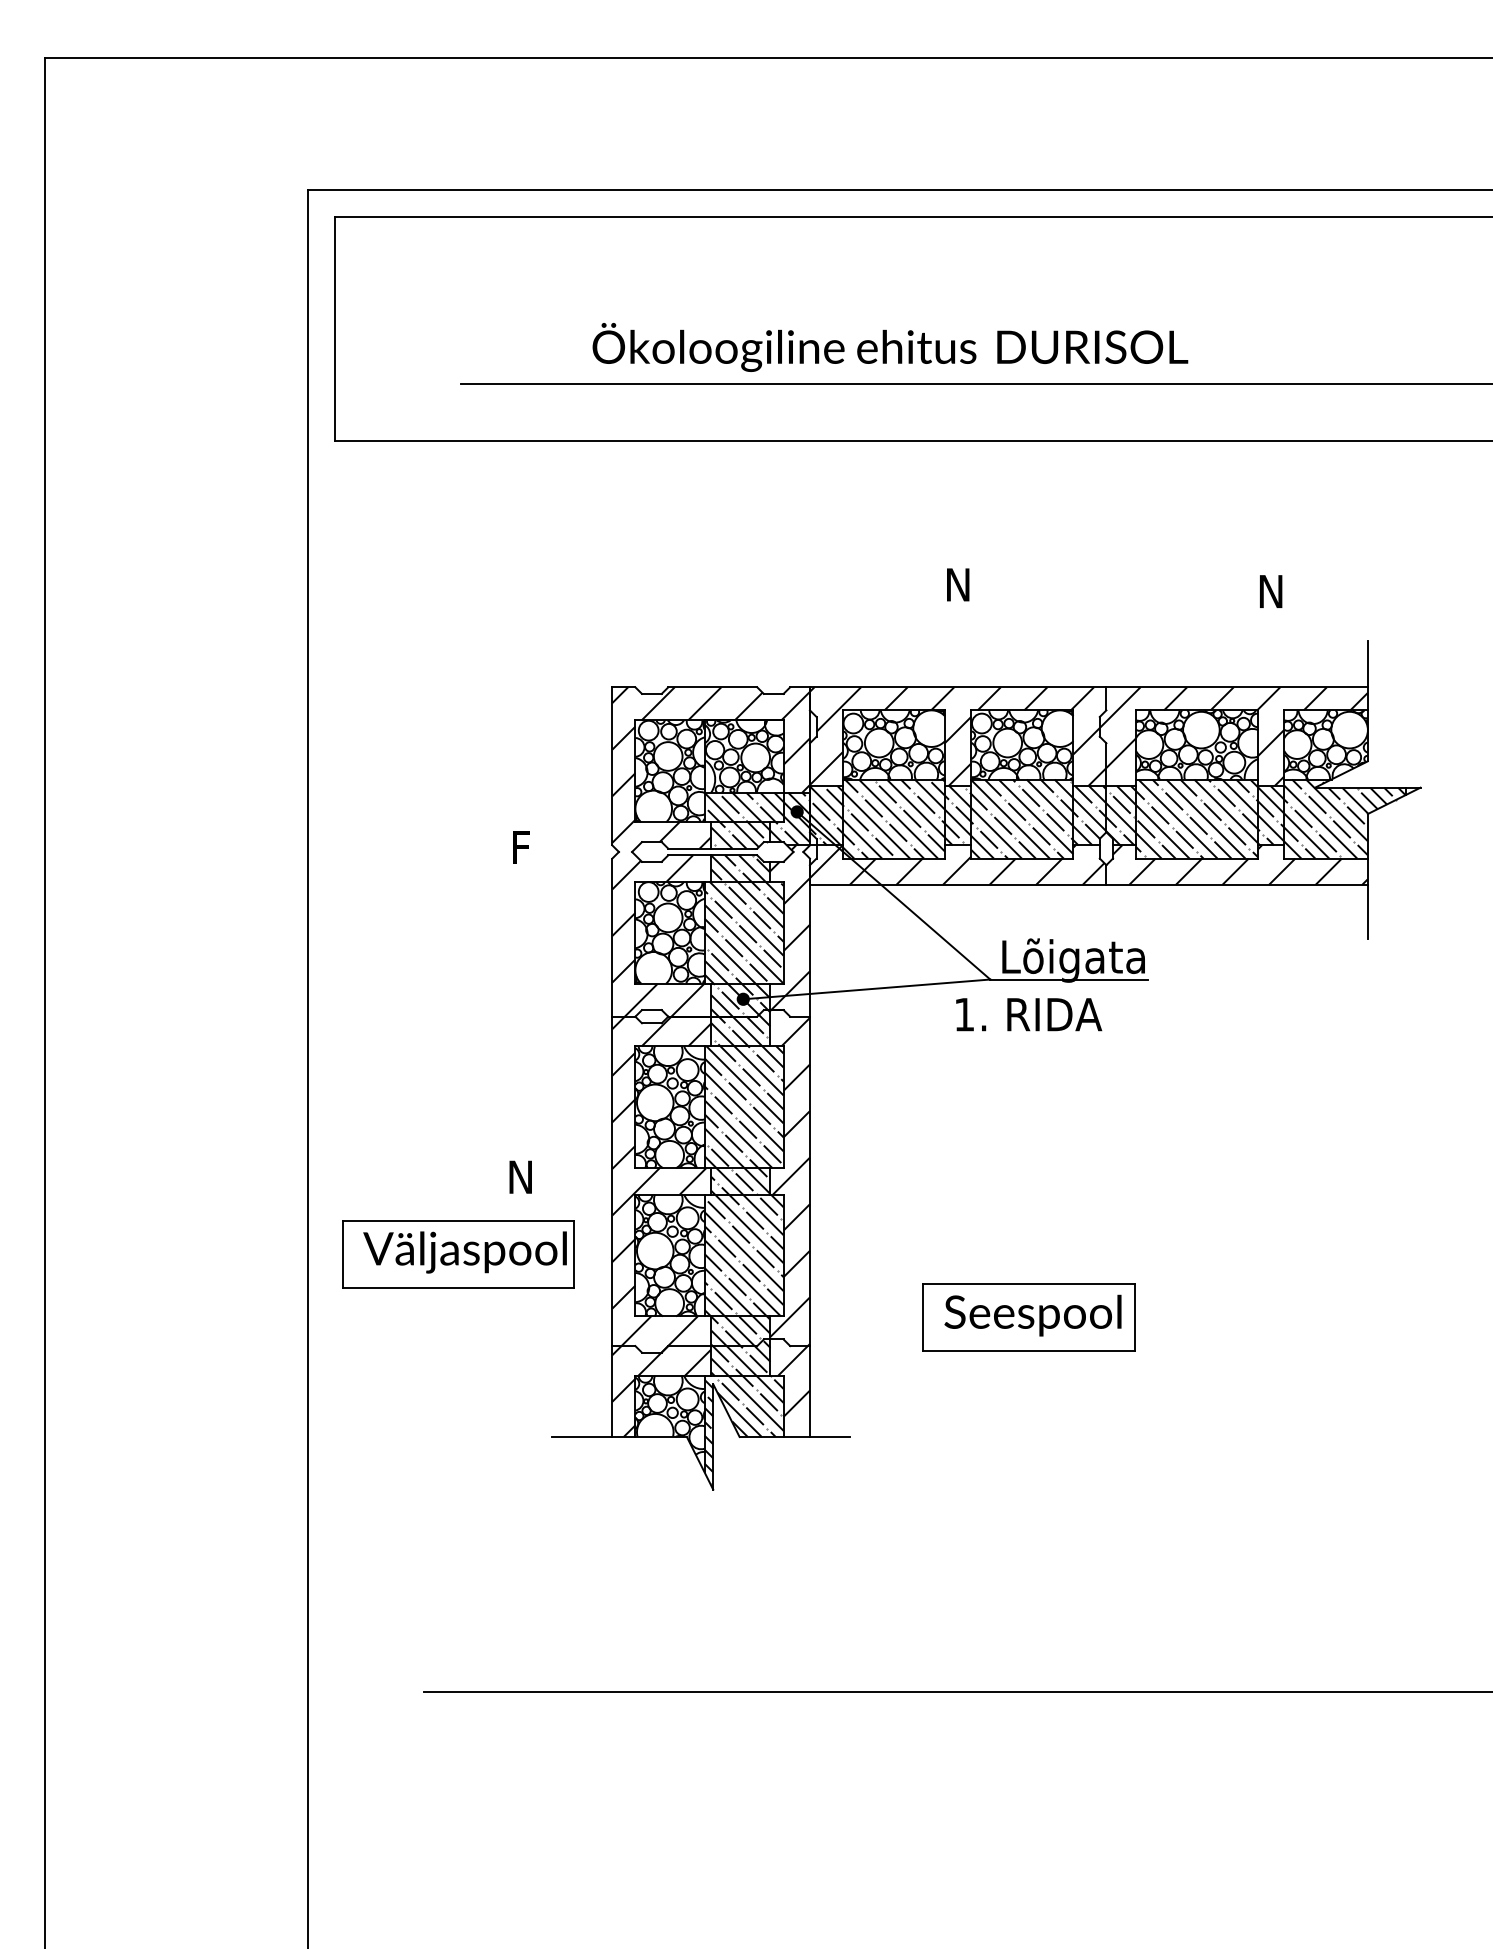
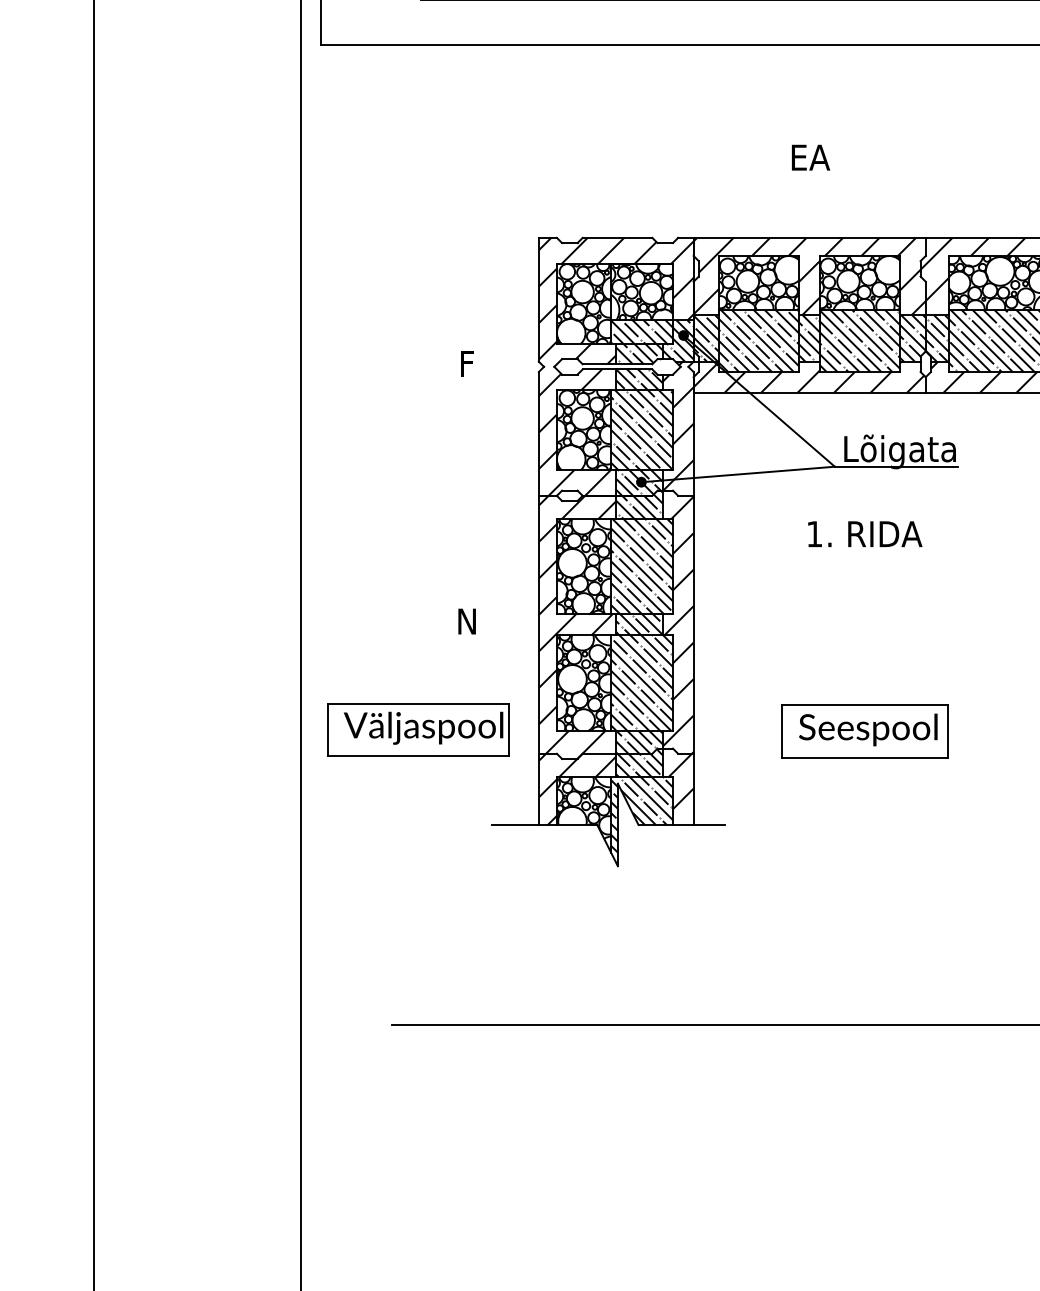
text: (959, 584) -> (810, 157), N -> EA
text: (1029, 1014) -> (865, 534), moved
part: (458, 1254) -> (418, 729), moved

